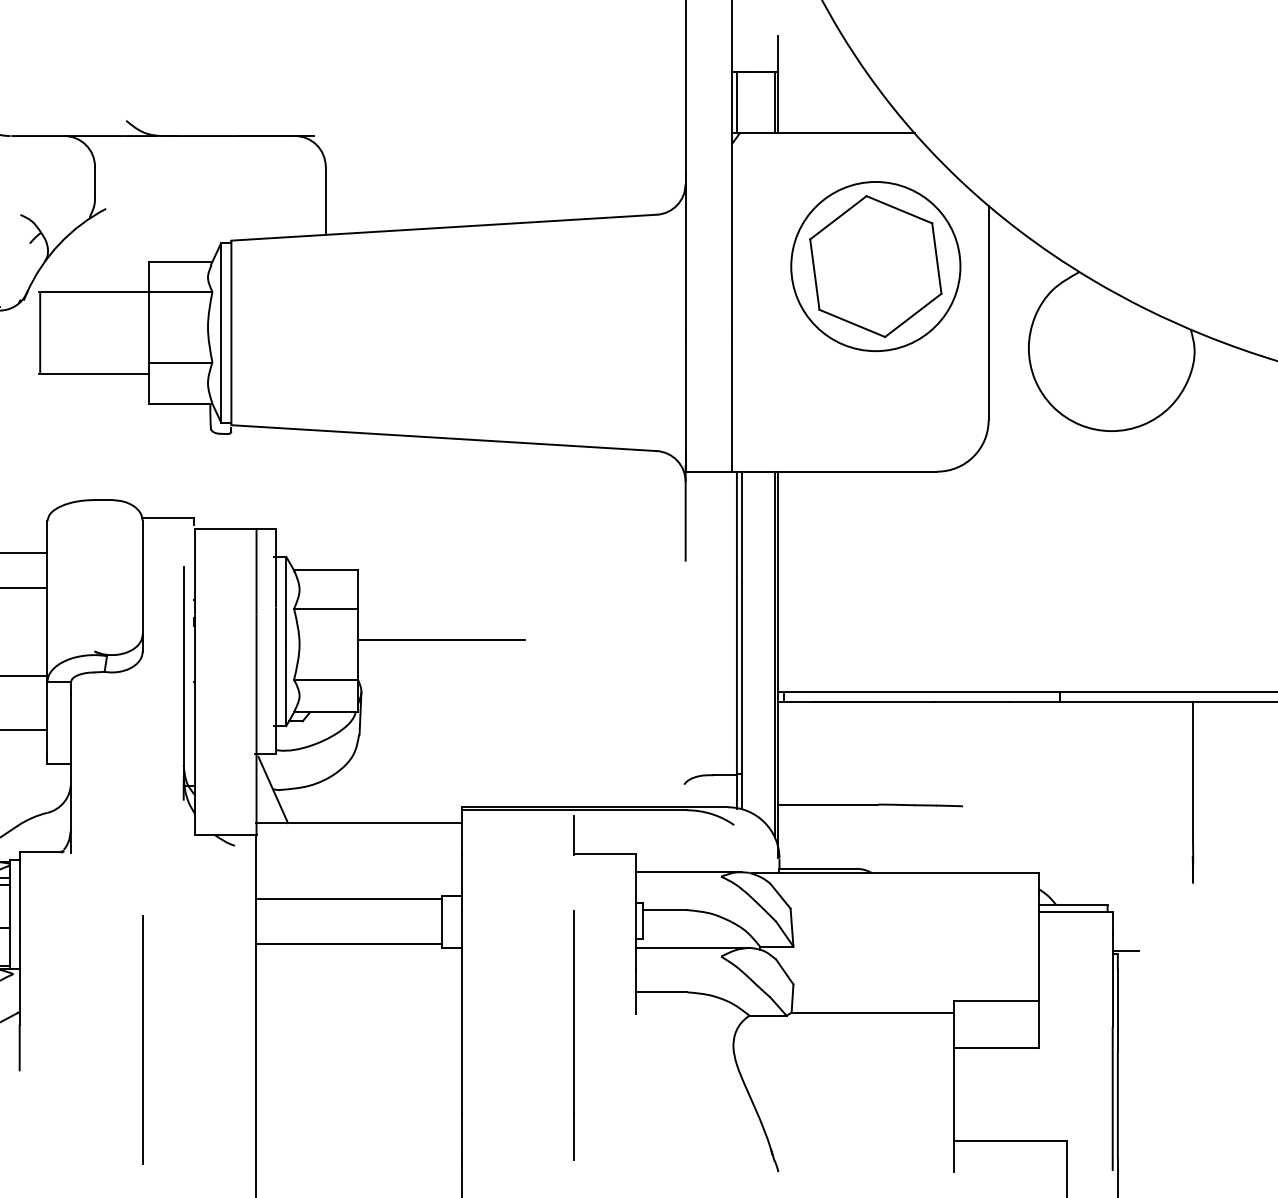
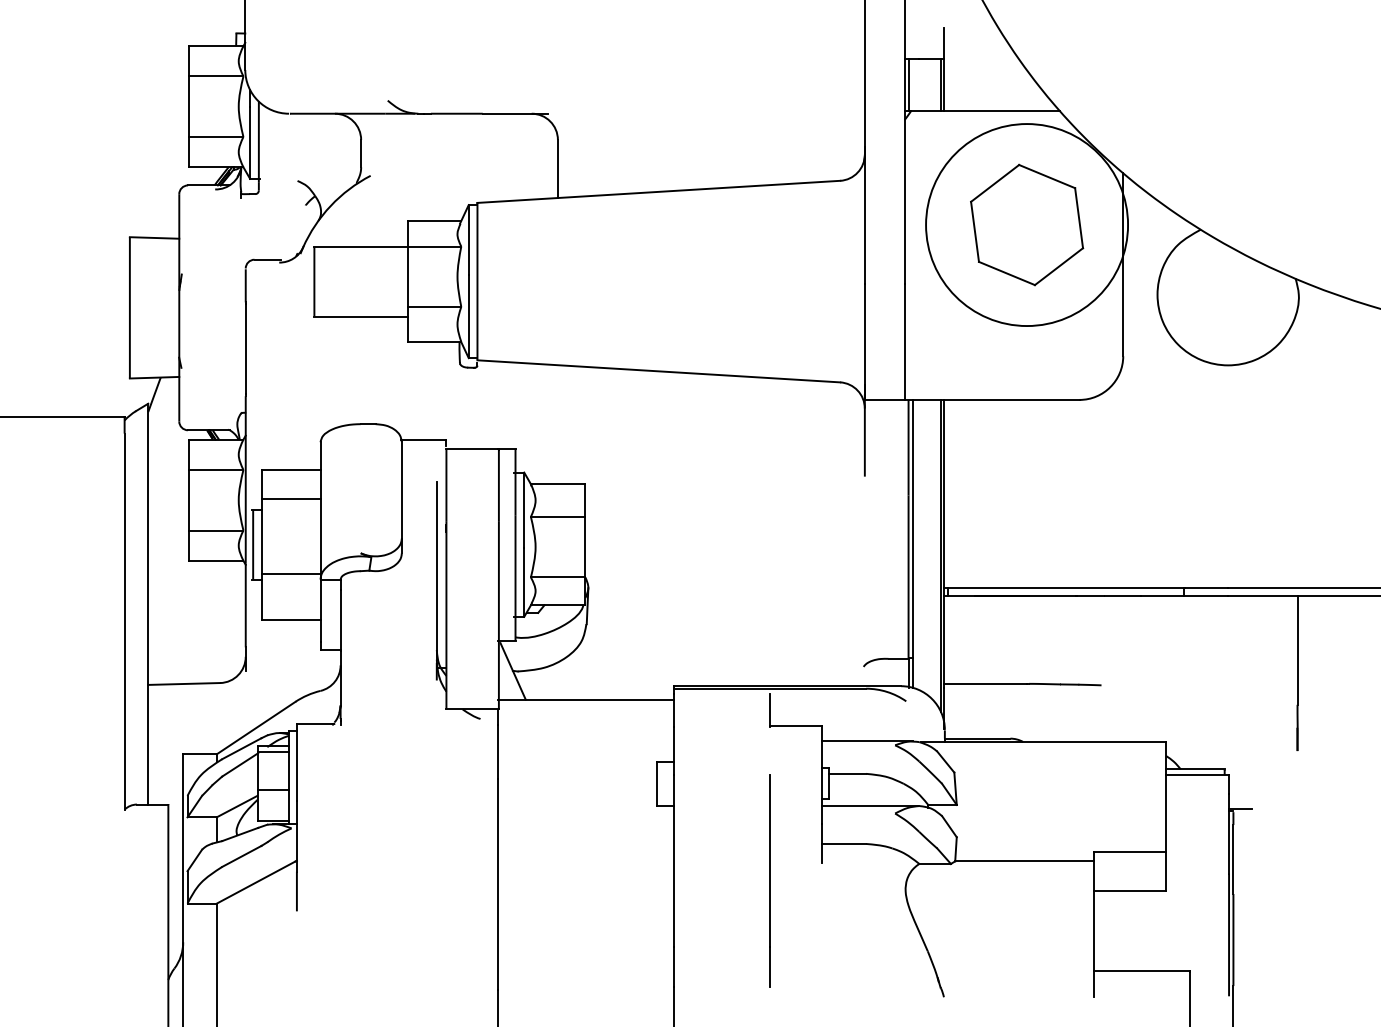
circle: (875, 265) -> (1026, 224), size x1.4
line: (441, 640) -> (656, 543), removed
line: (348, 899) -> (577, 764), removed
line: (348, 944) -> (577, 803), removed
line: (142, 1039) -> (401, 884), removed

